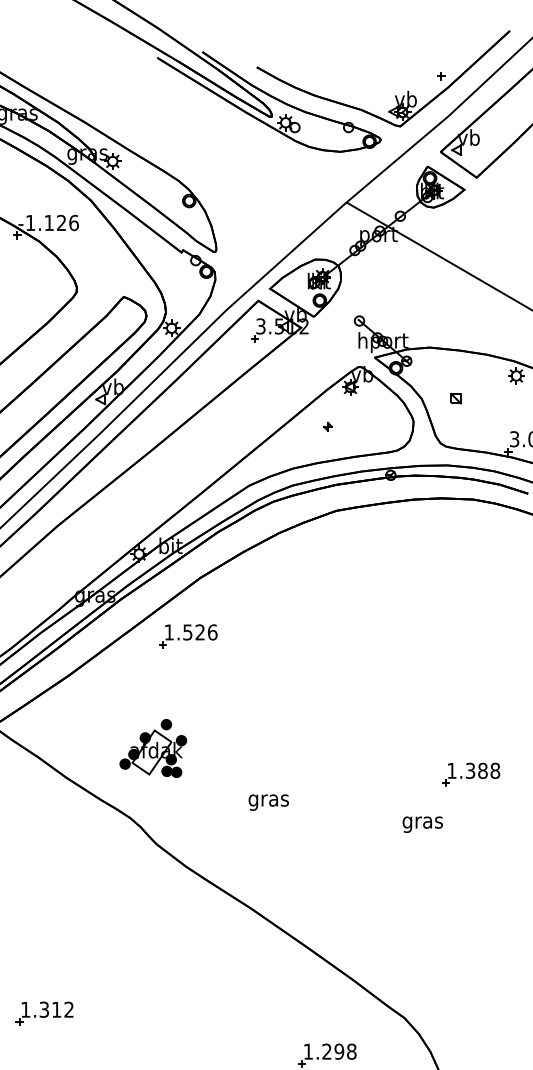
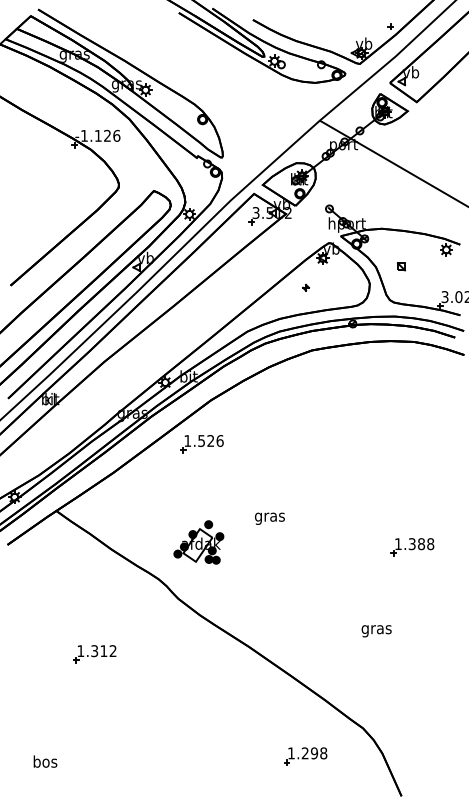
part: (152, 748) -> (198, 542), moved
text: (268, 802) -> (269, 518), moved
text: (422, 825) -> (376, 631), moved
part: (44, 1014) -> (94, 654), moved

